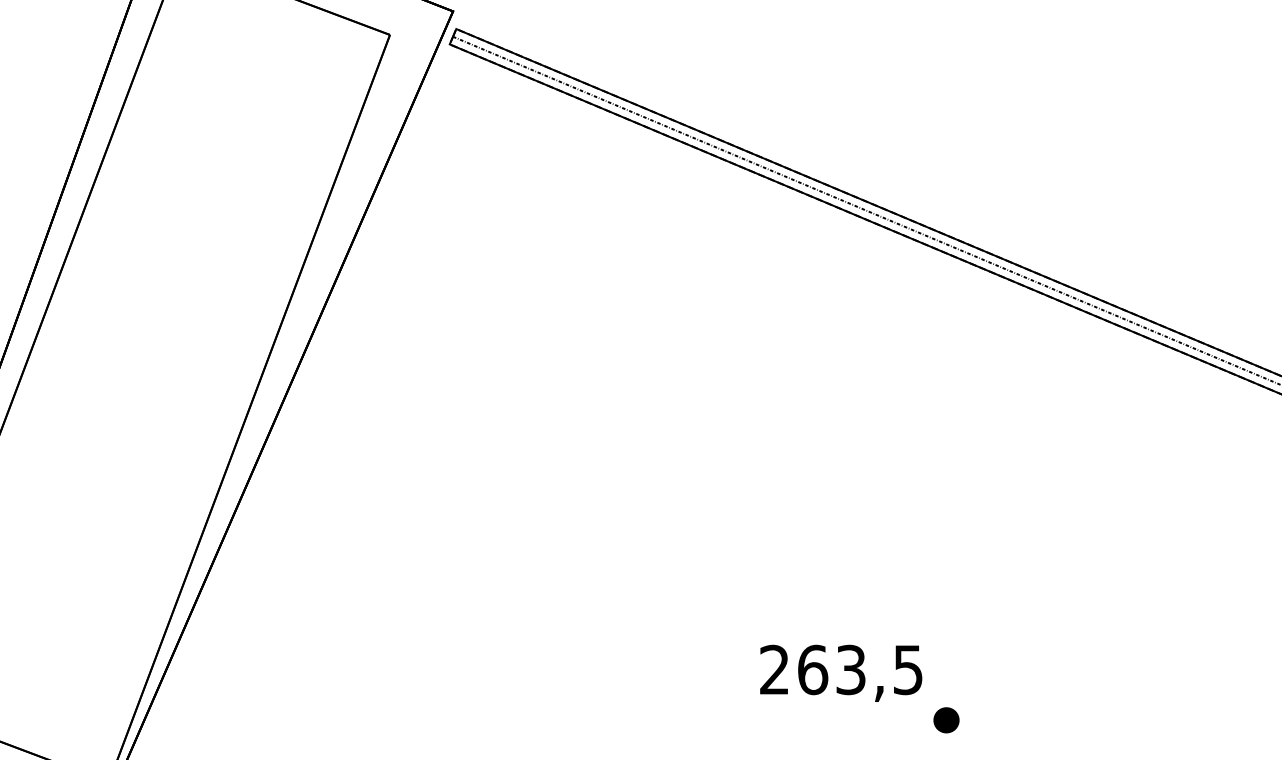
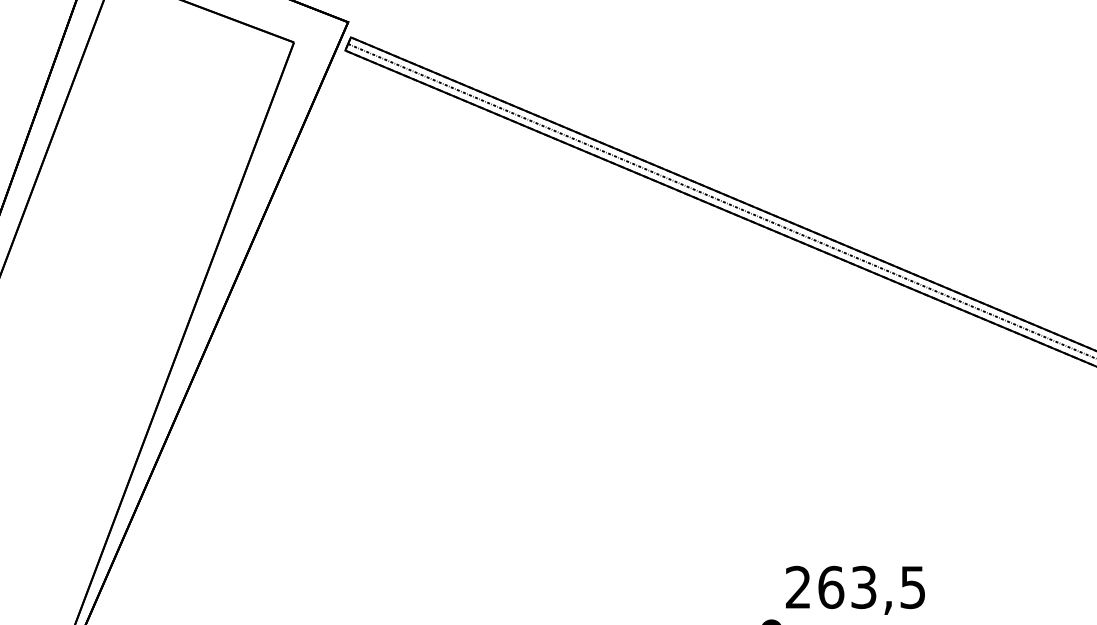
text: (841, 672) -> (855, 589), moved

